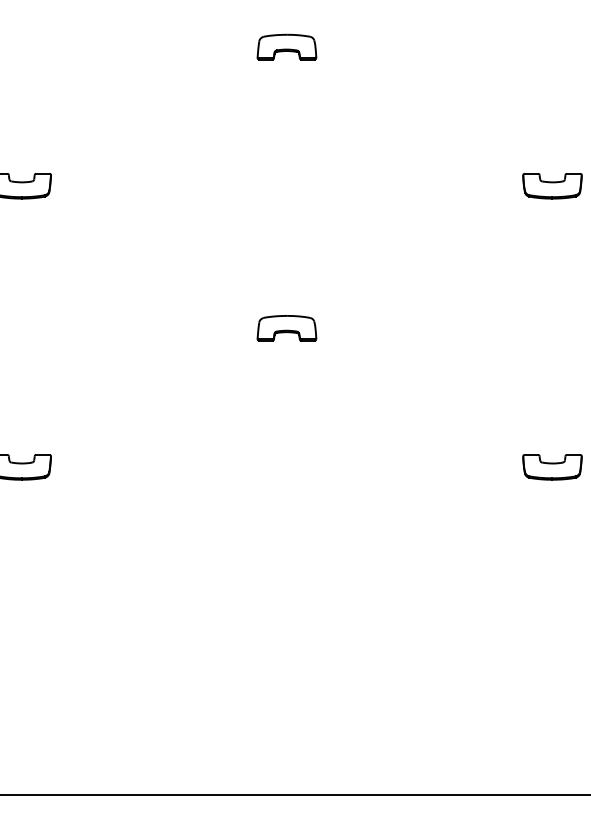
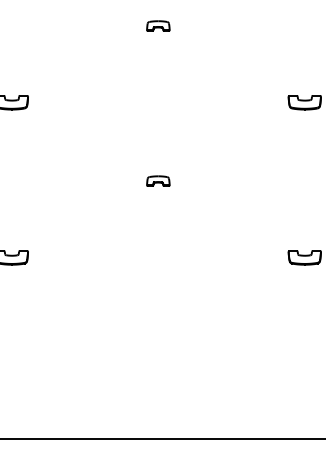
part: (287, 46) -> (158, 25), size x0.7
part: (287, 327) -> (158, 180), size x0.7

